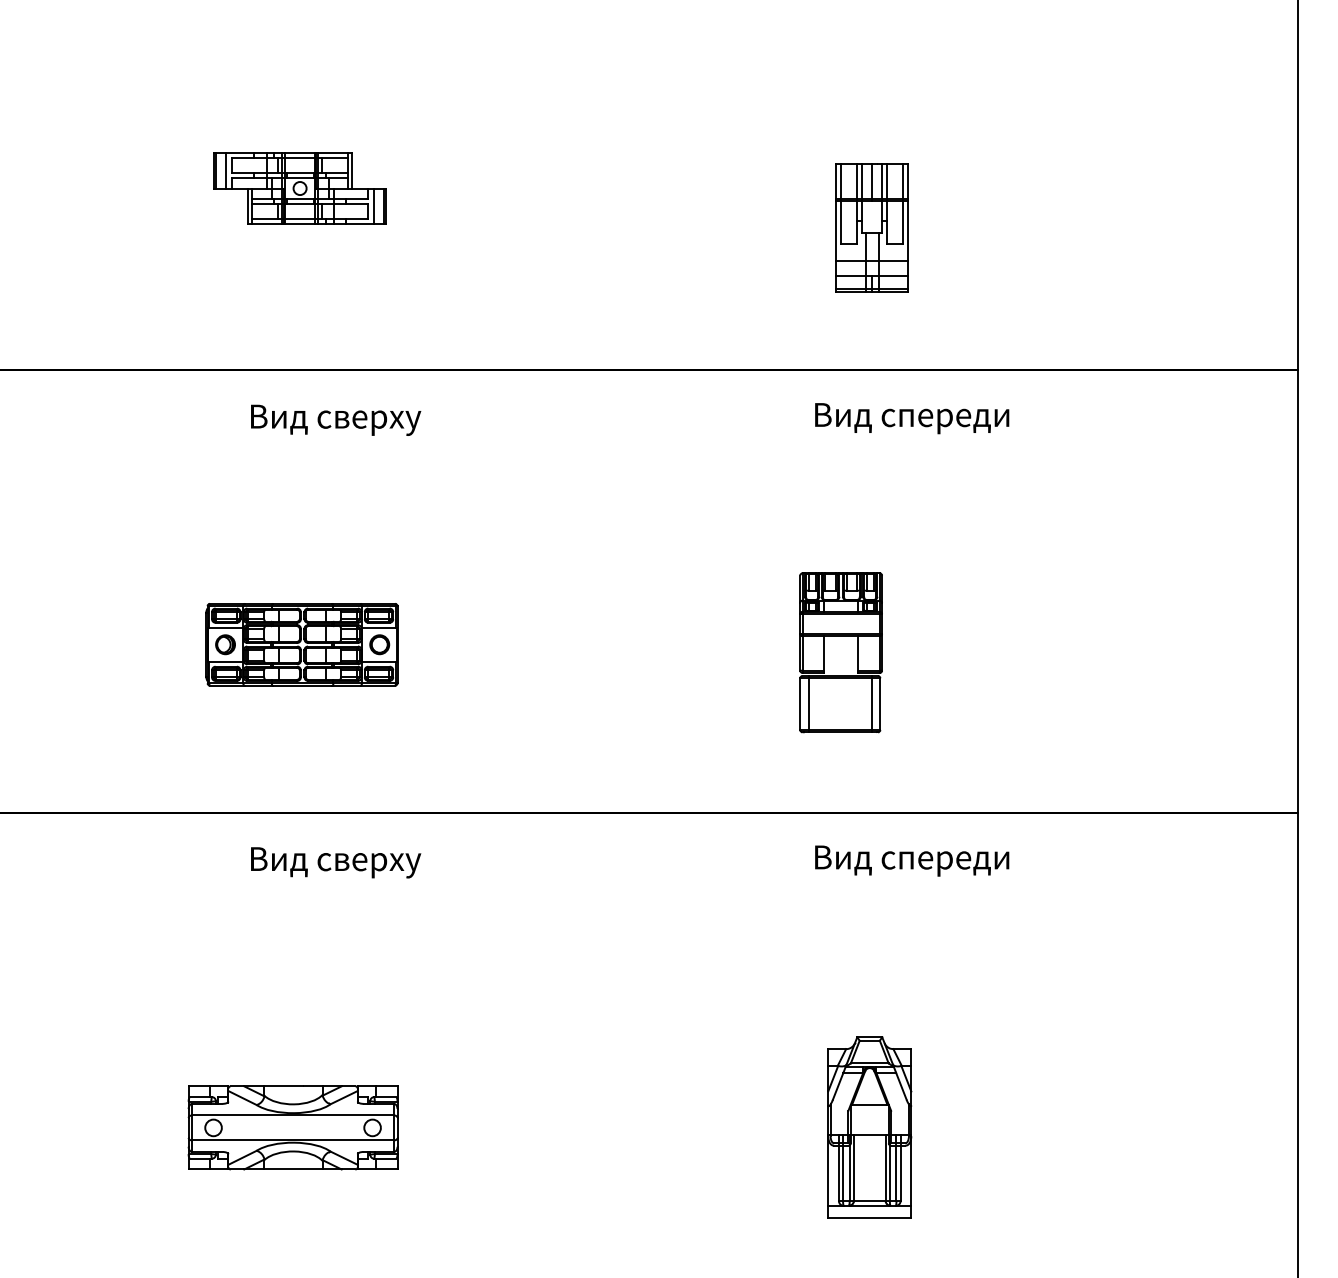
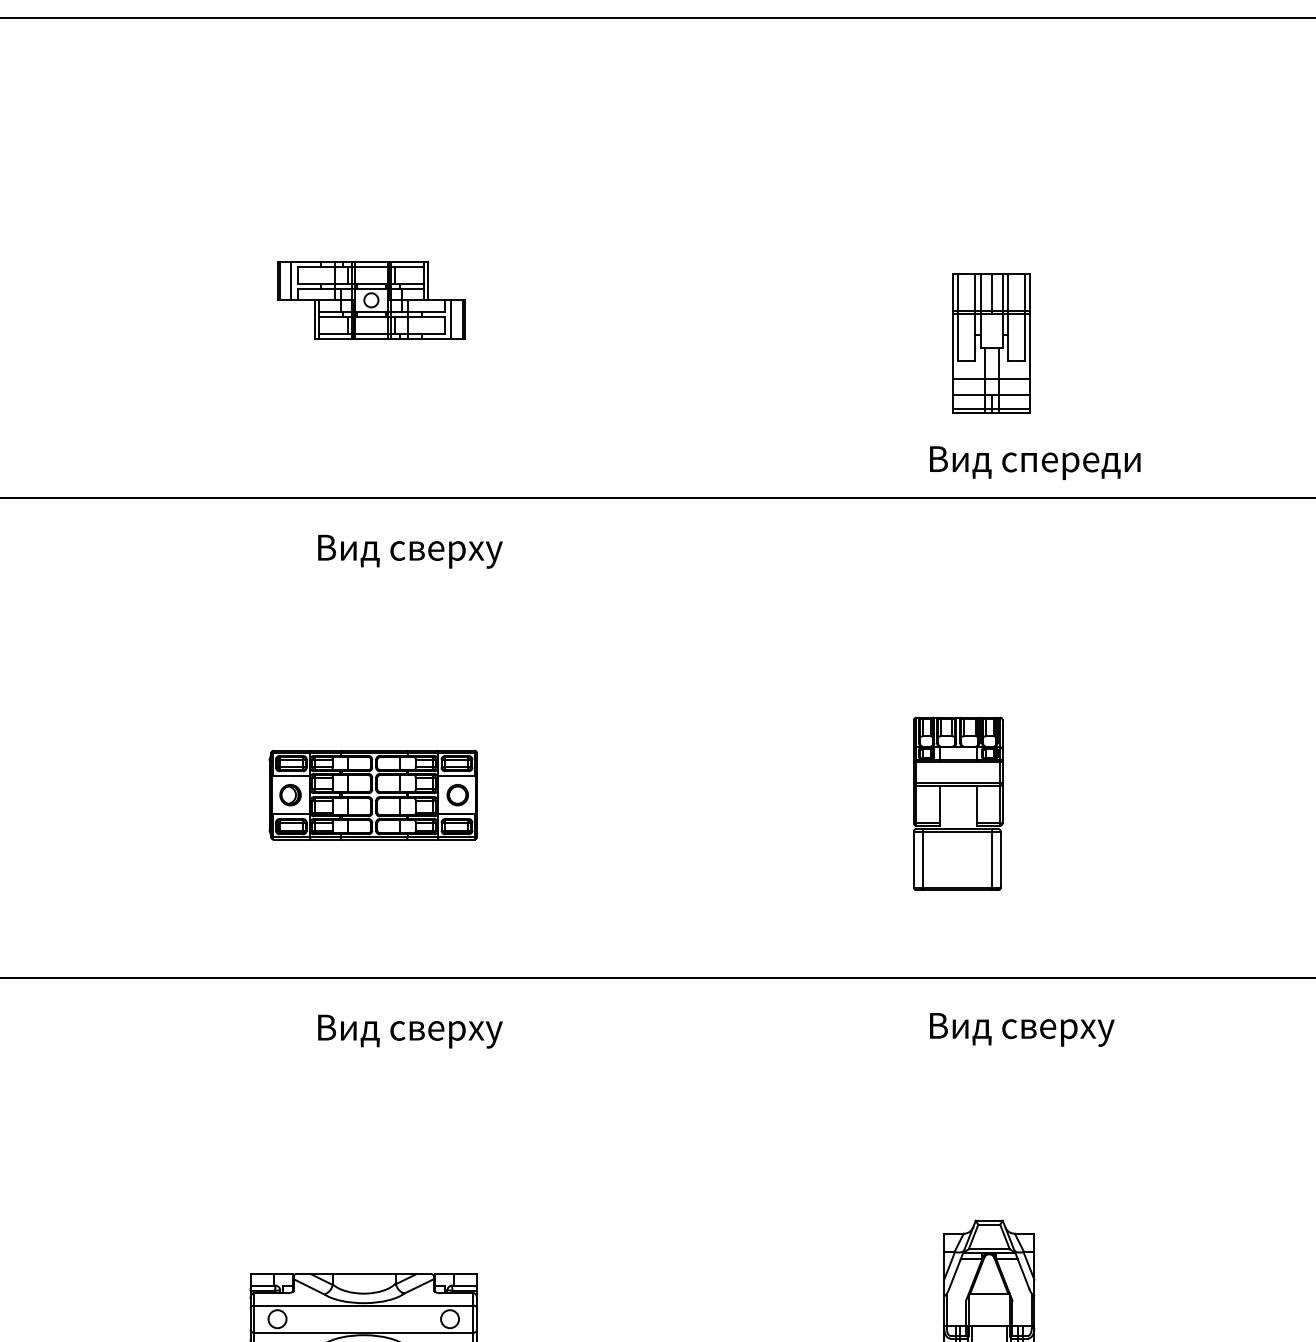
text: (912, 418) -> (1035, 462), moved
text: (955, 863) -> (1082, 1032), Вид спереди -> Вид сверху

